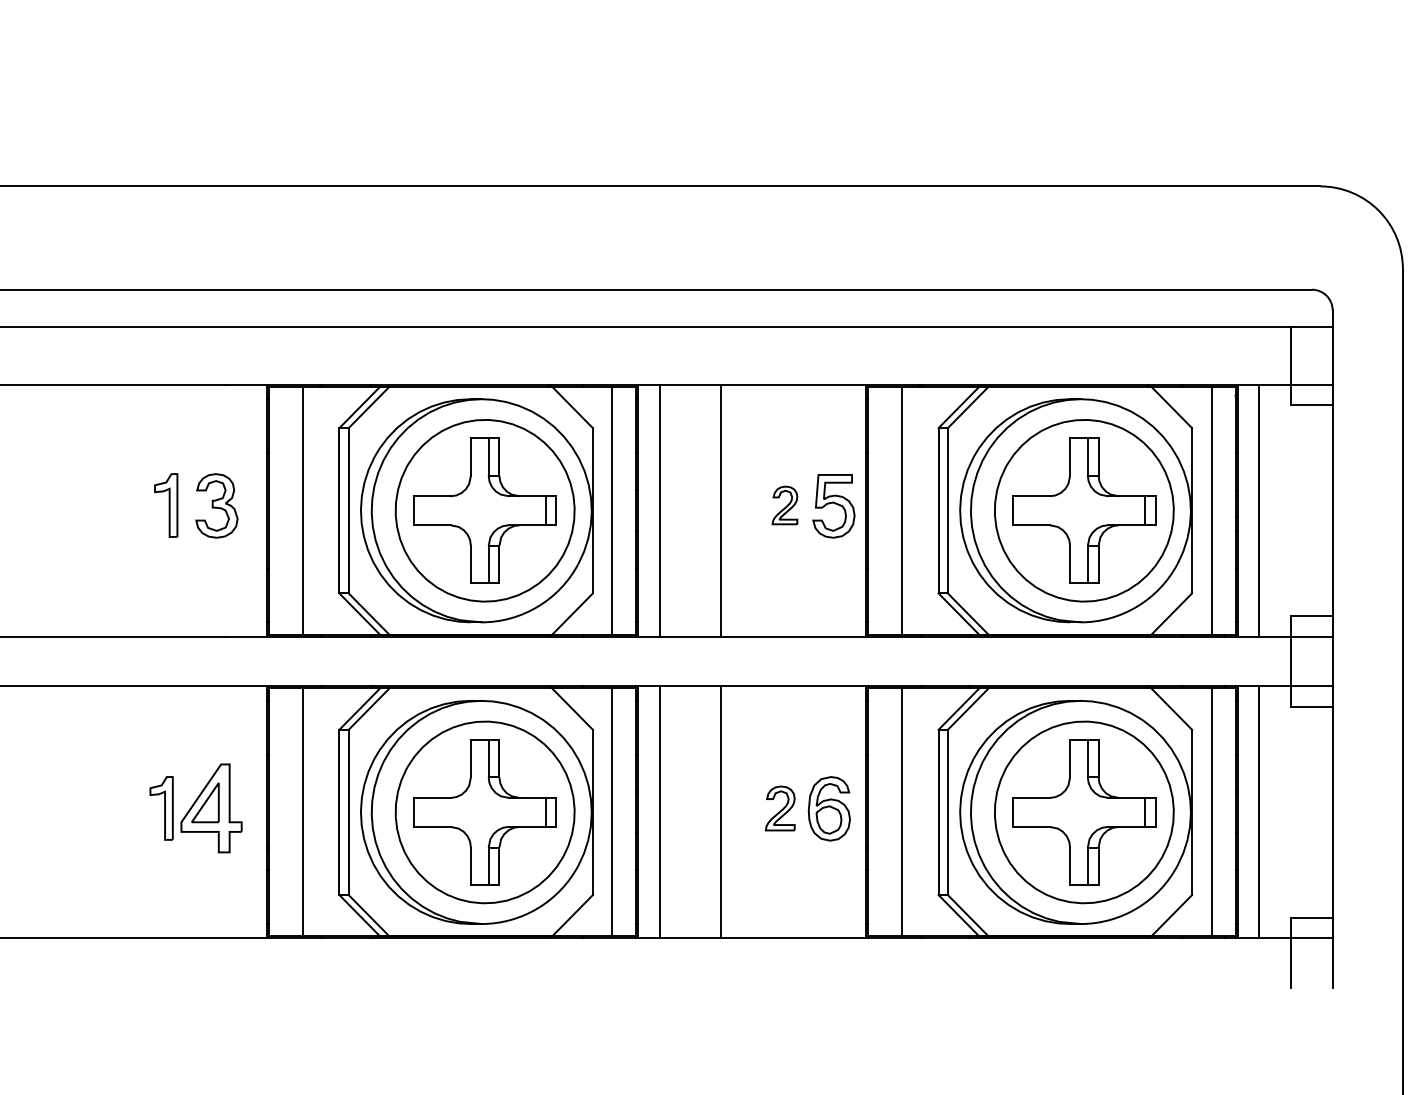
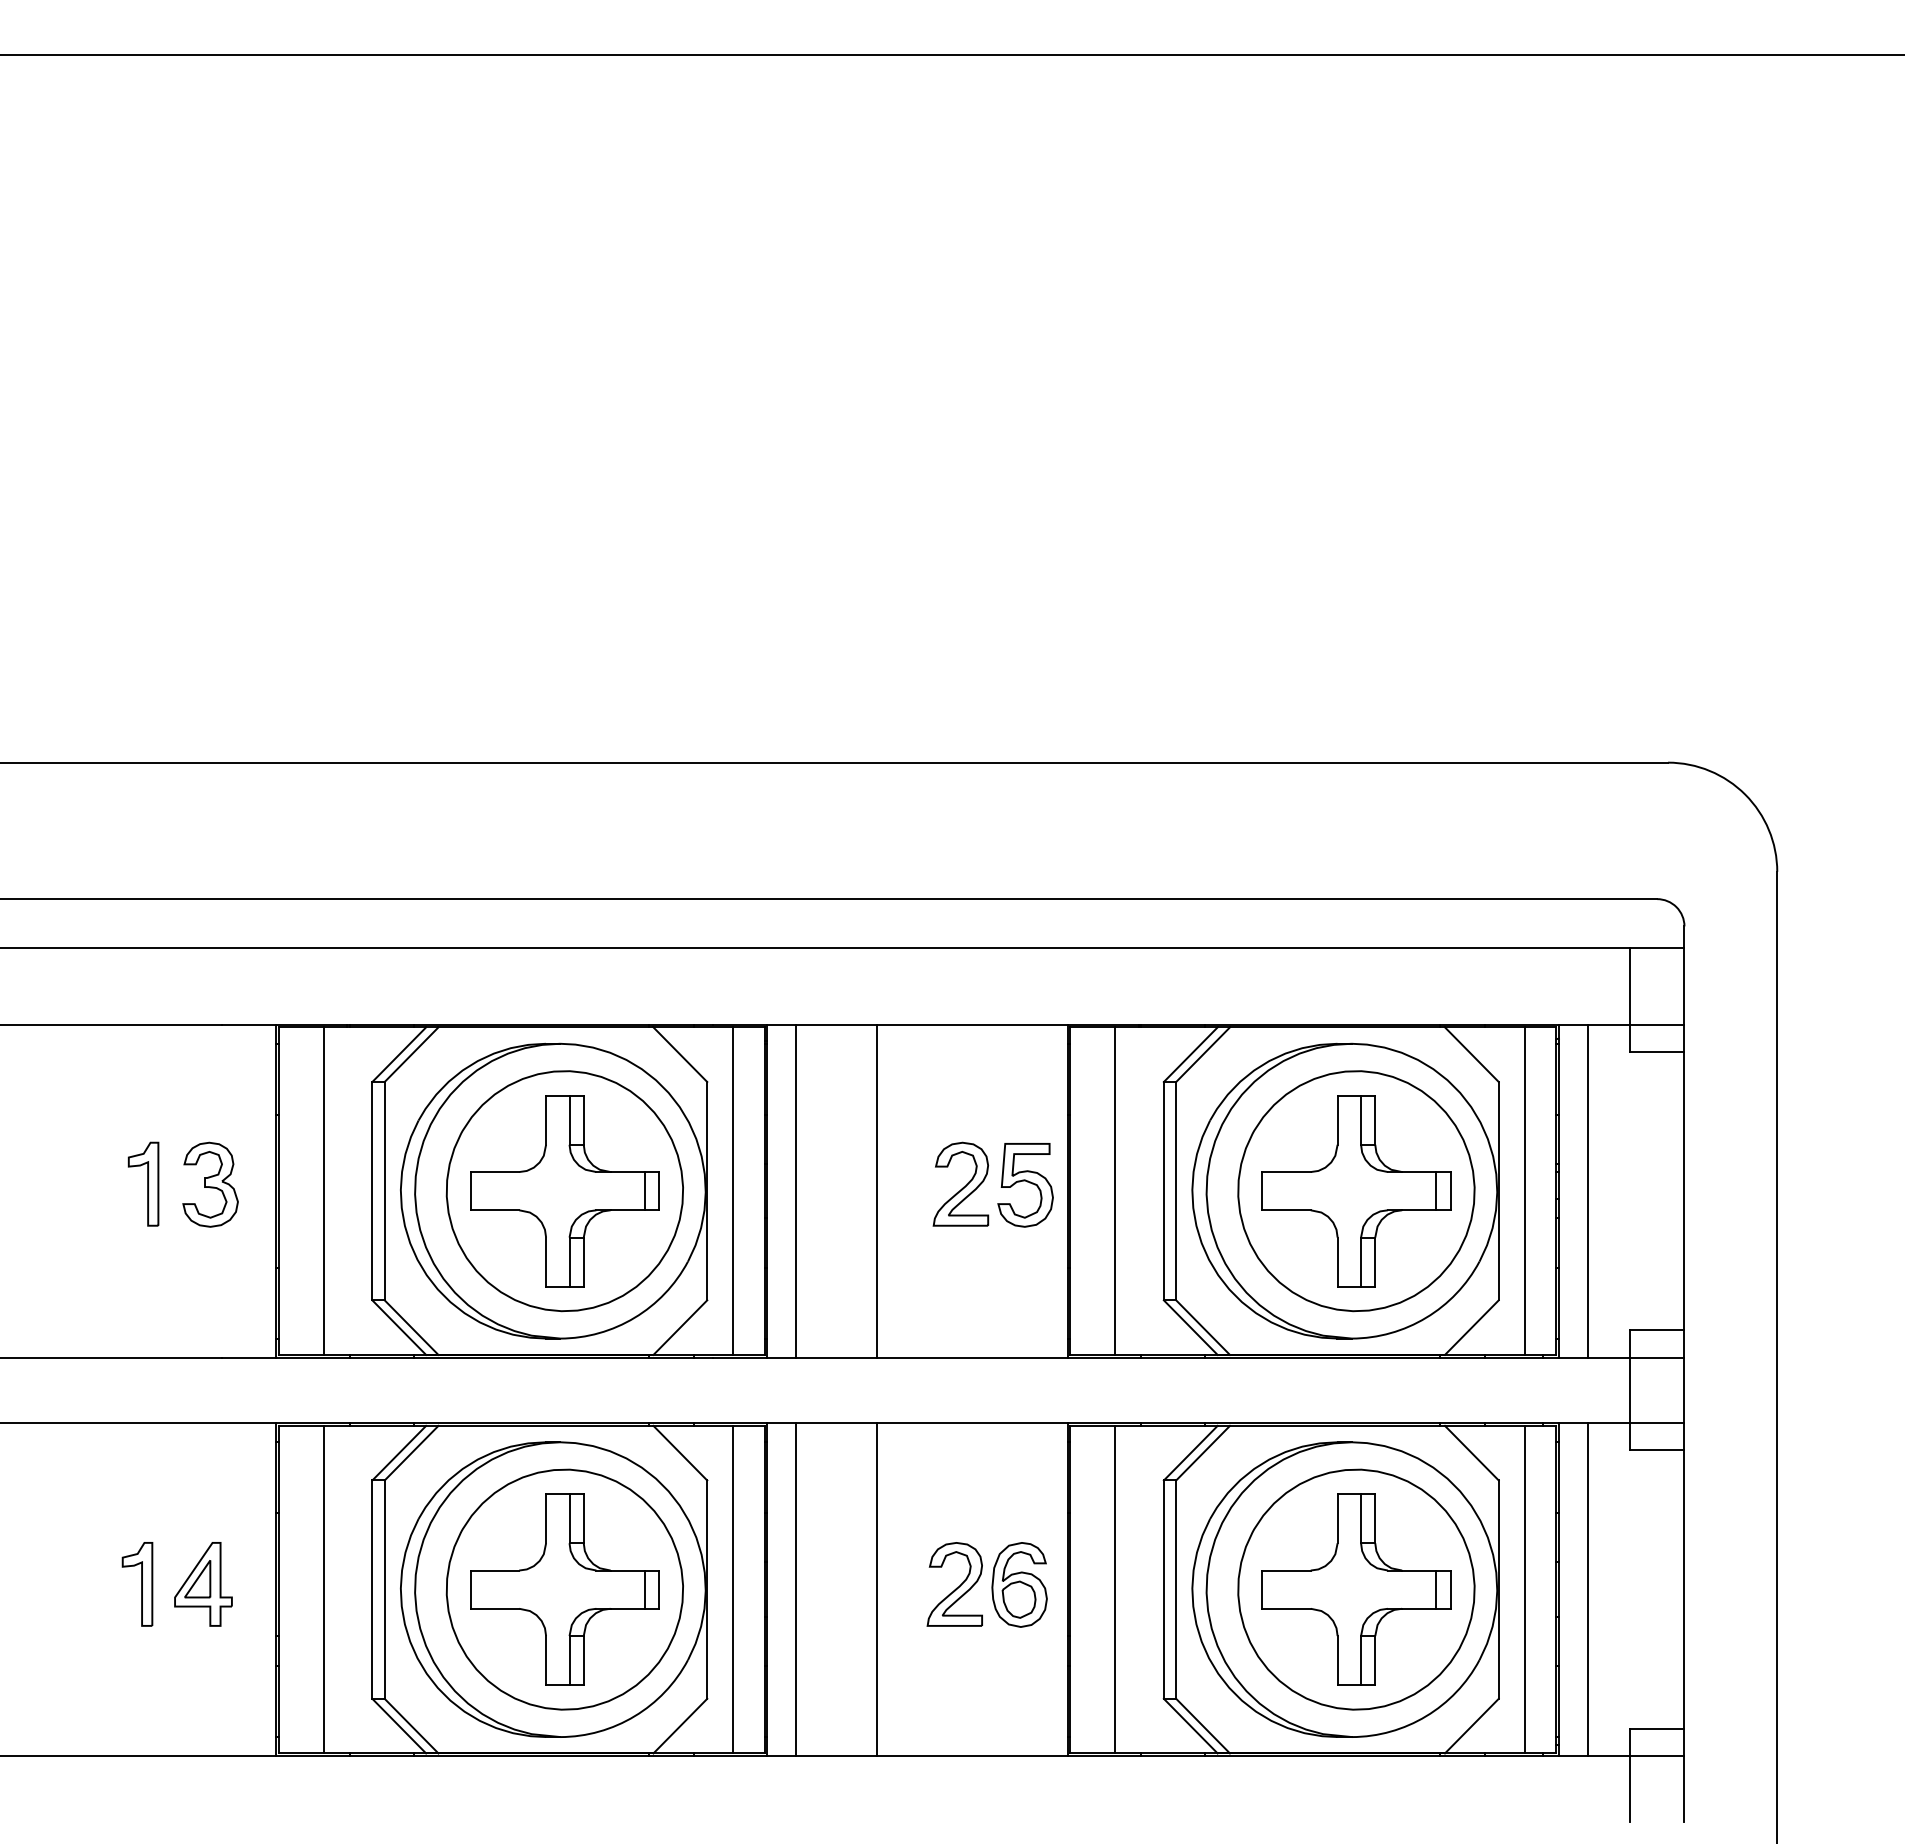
part: (784, 504) -> (960, 1183), size x1.67
part: (211, 808) -> (203, 1584), size x0.71
part: (780, 808) -> (954, 1584), size x1.43

